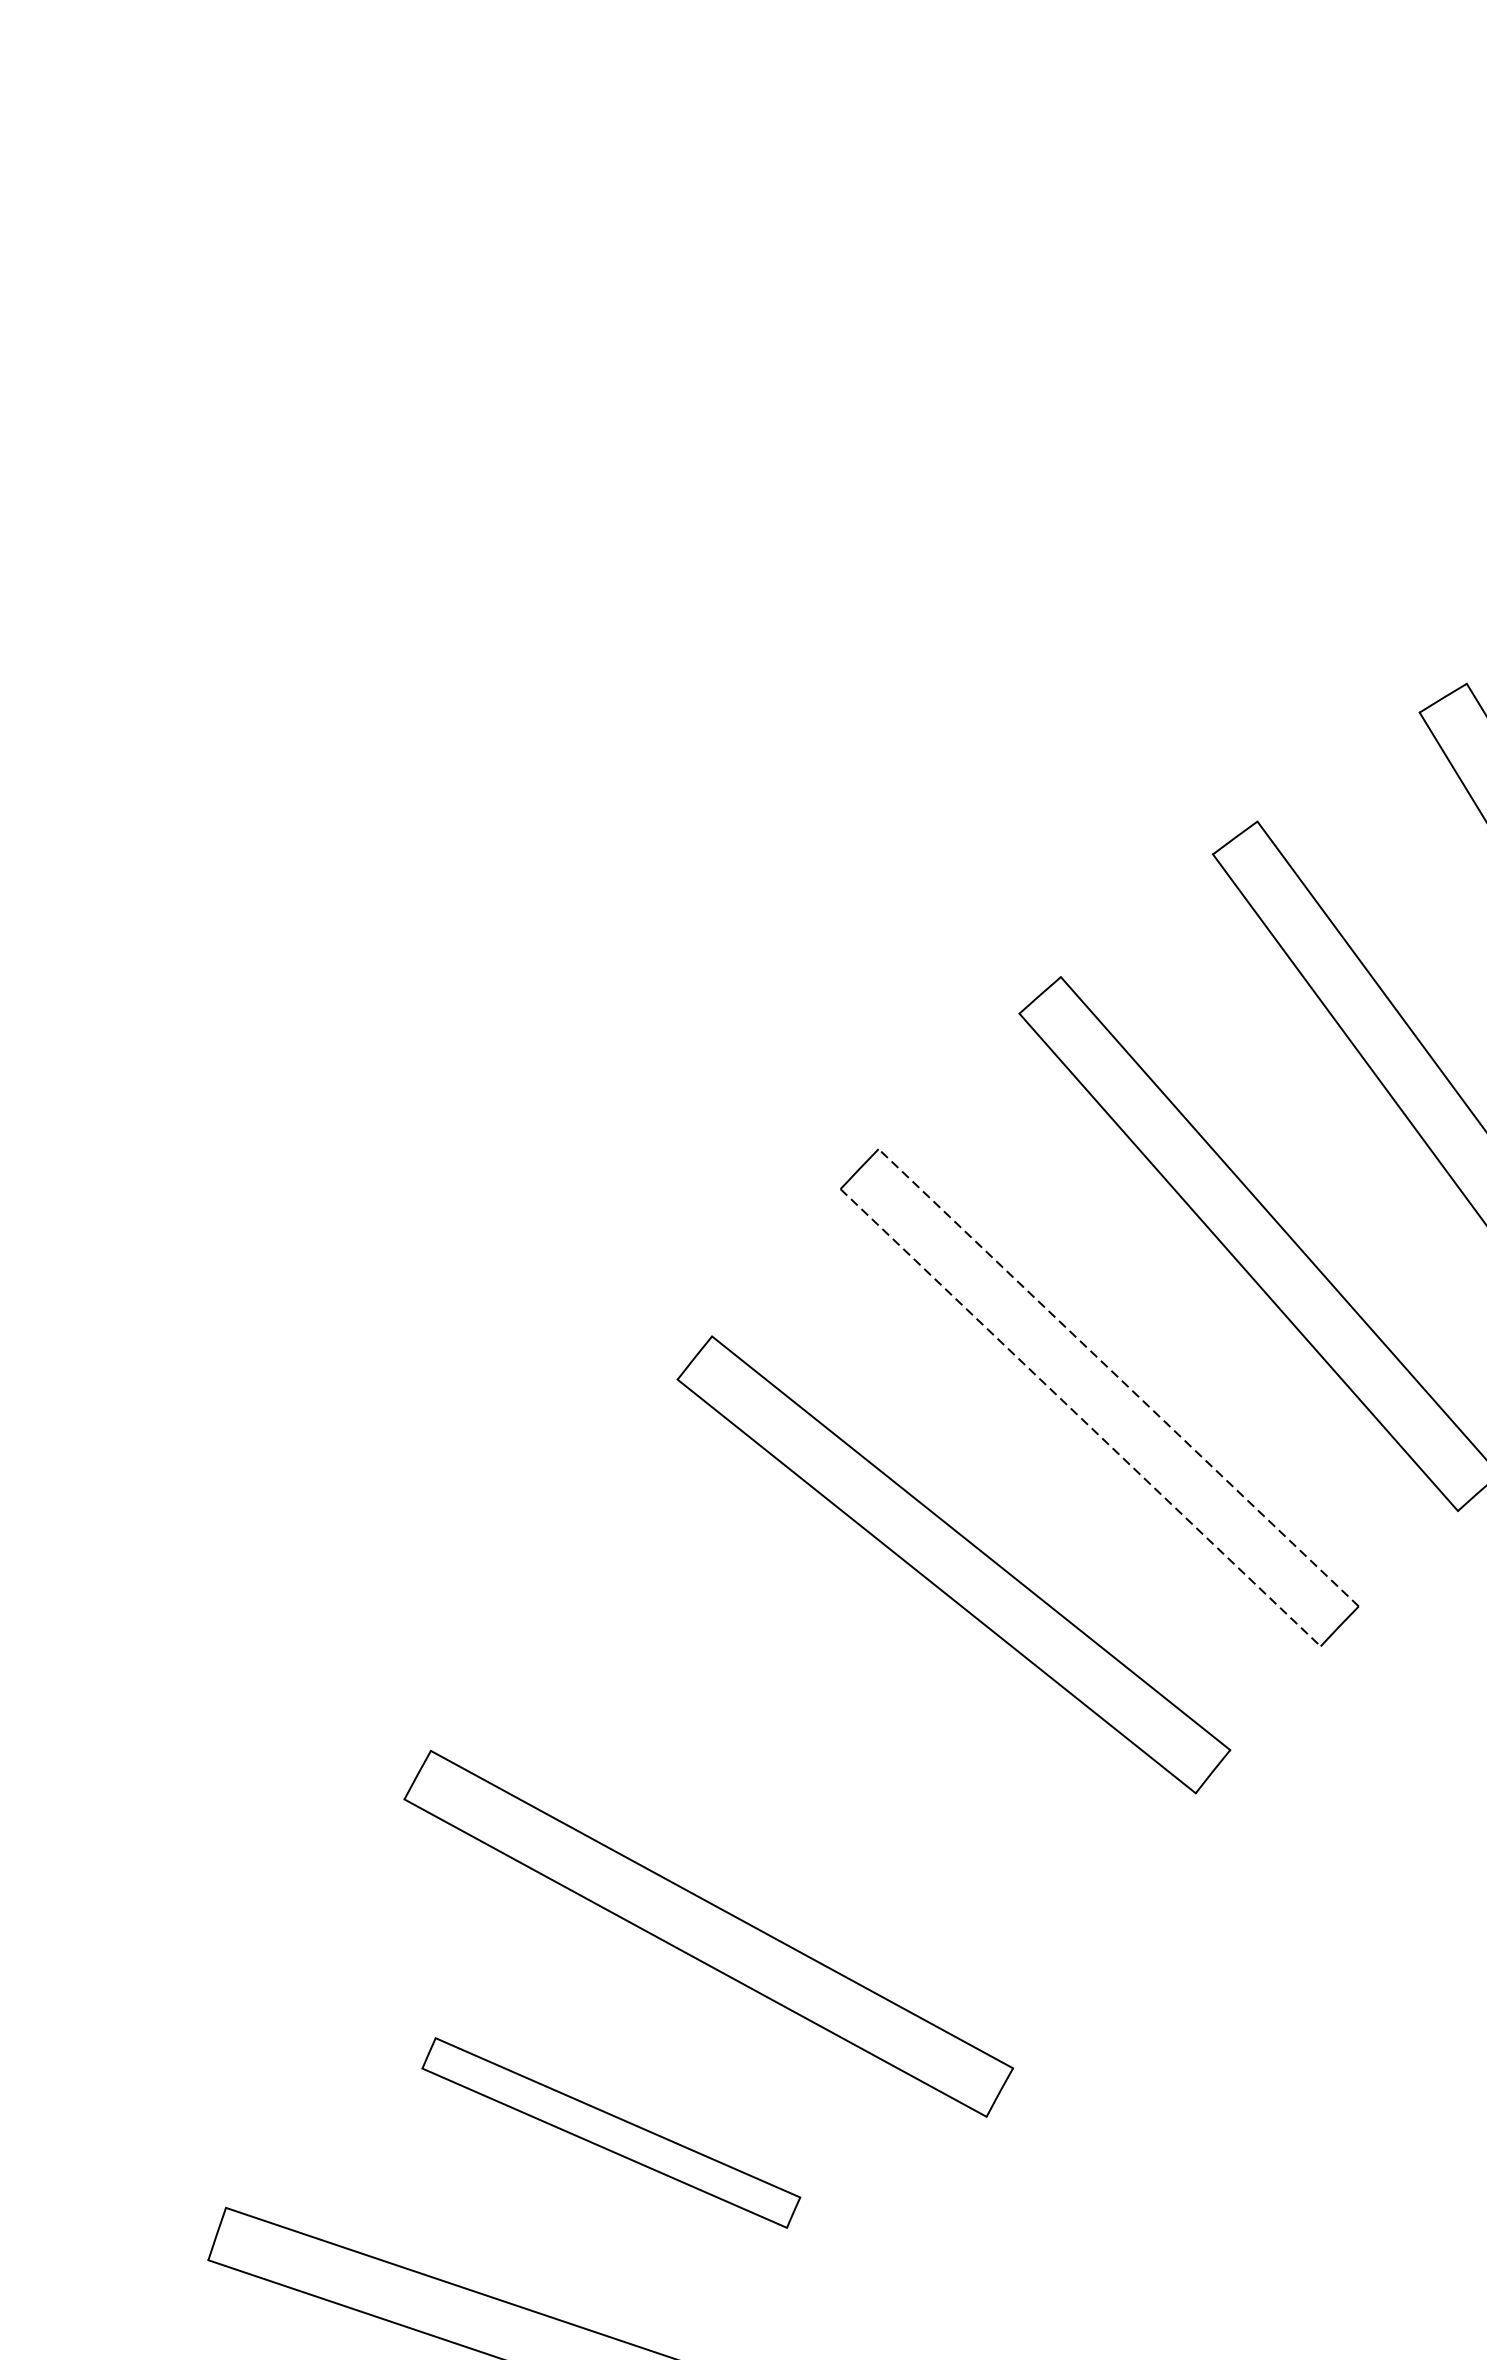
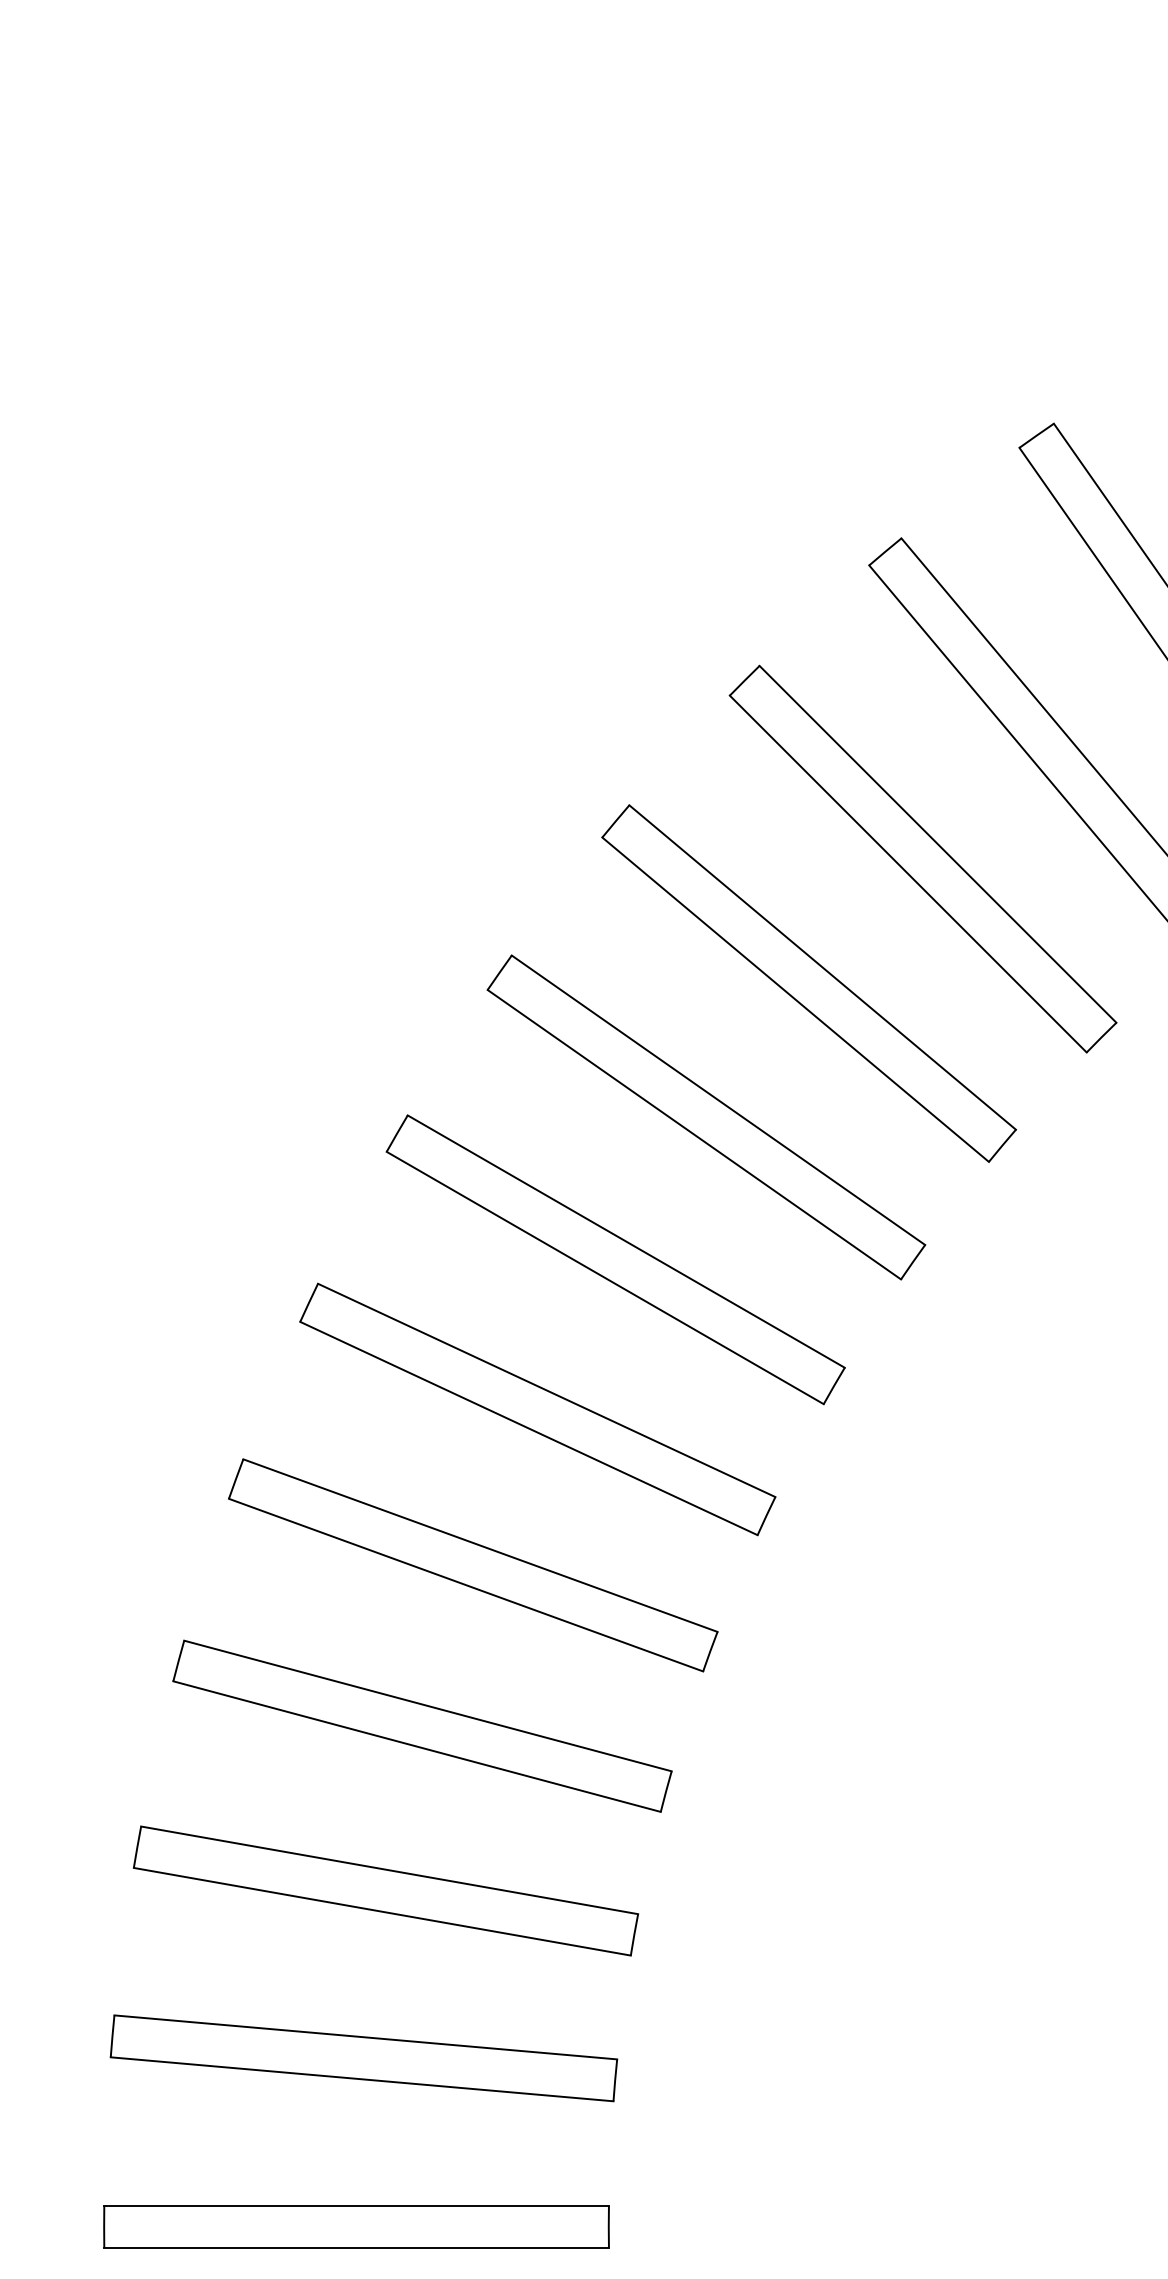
line: (1118, 1377) -> (822, 967), dashed -> solid
line: (1081, 1418) -> (796, 1000), dashed -> solid
part: (822, 1743) -> (615, 1259), added
part: (611, 2133) -> (473, 1565), size x1.67

